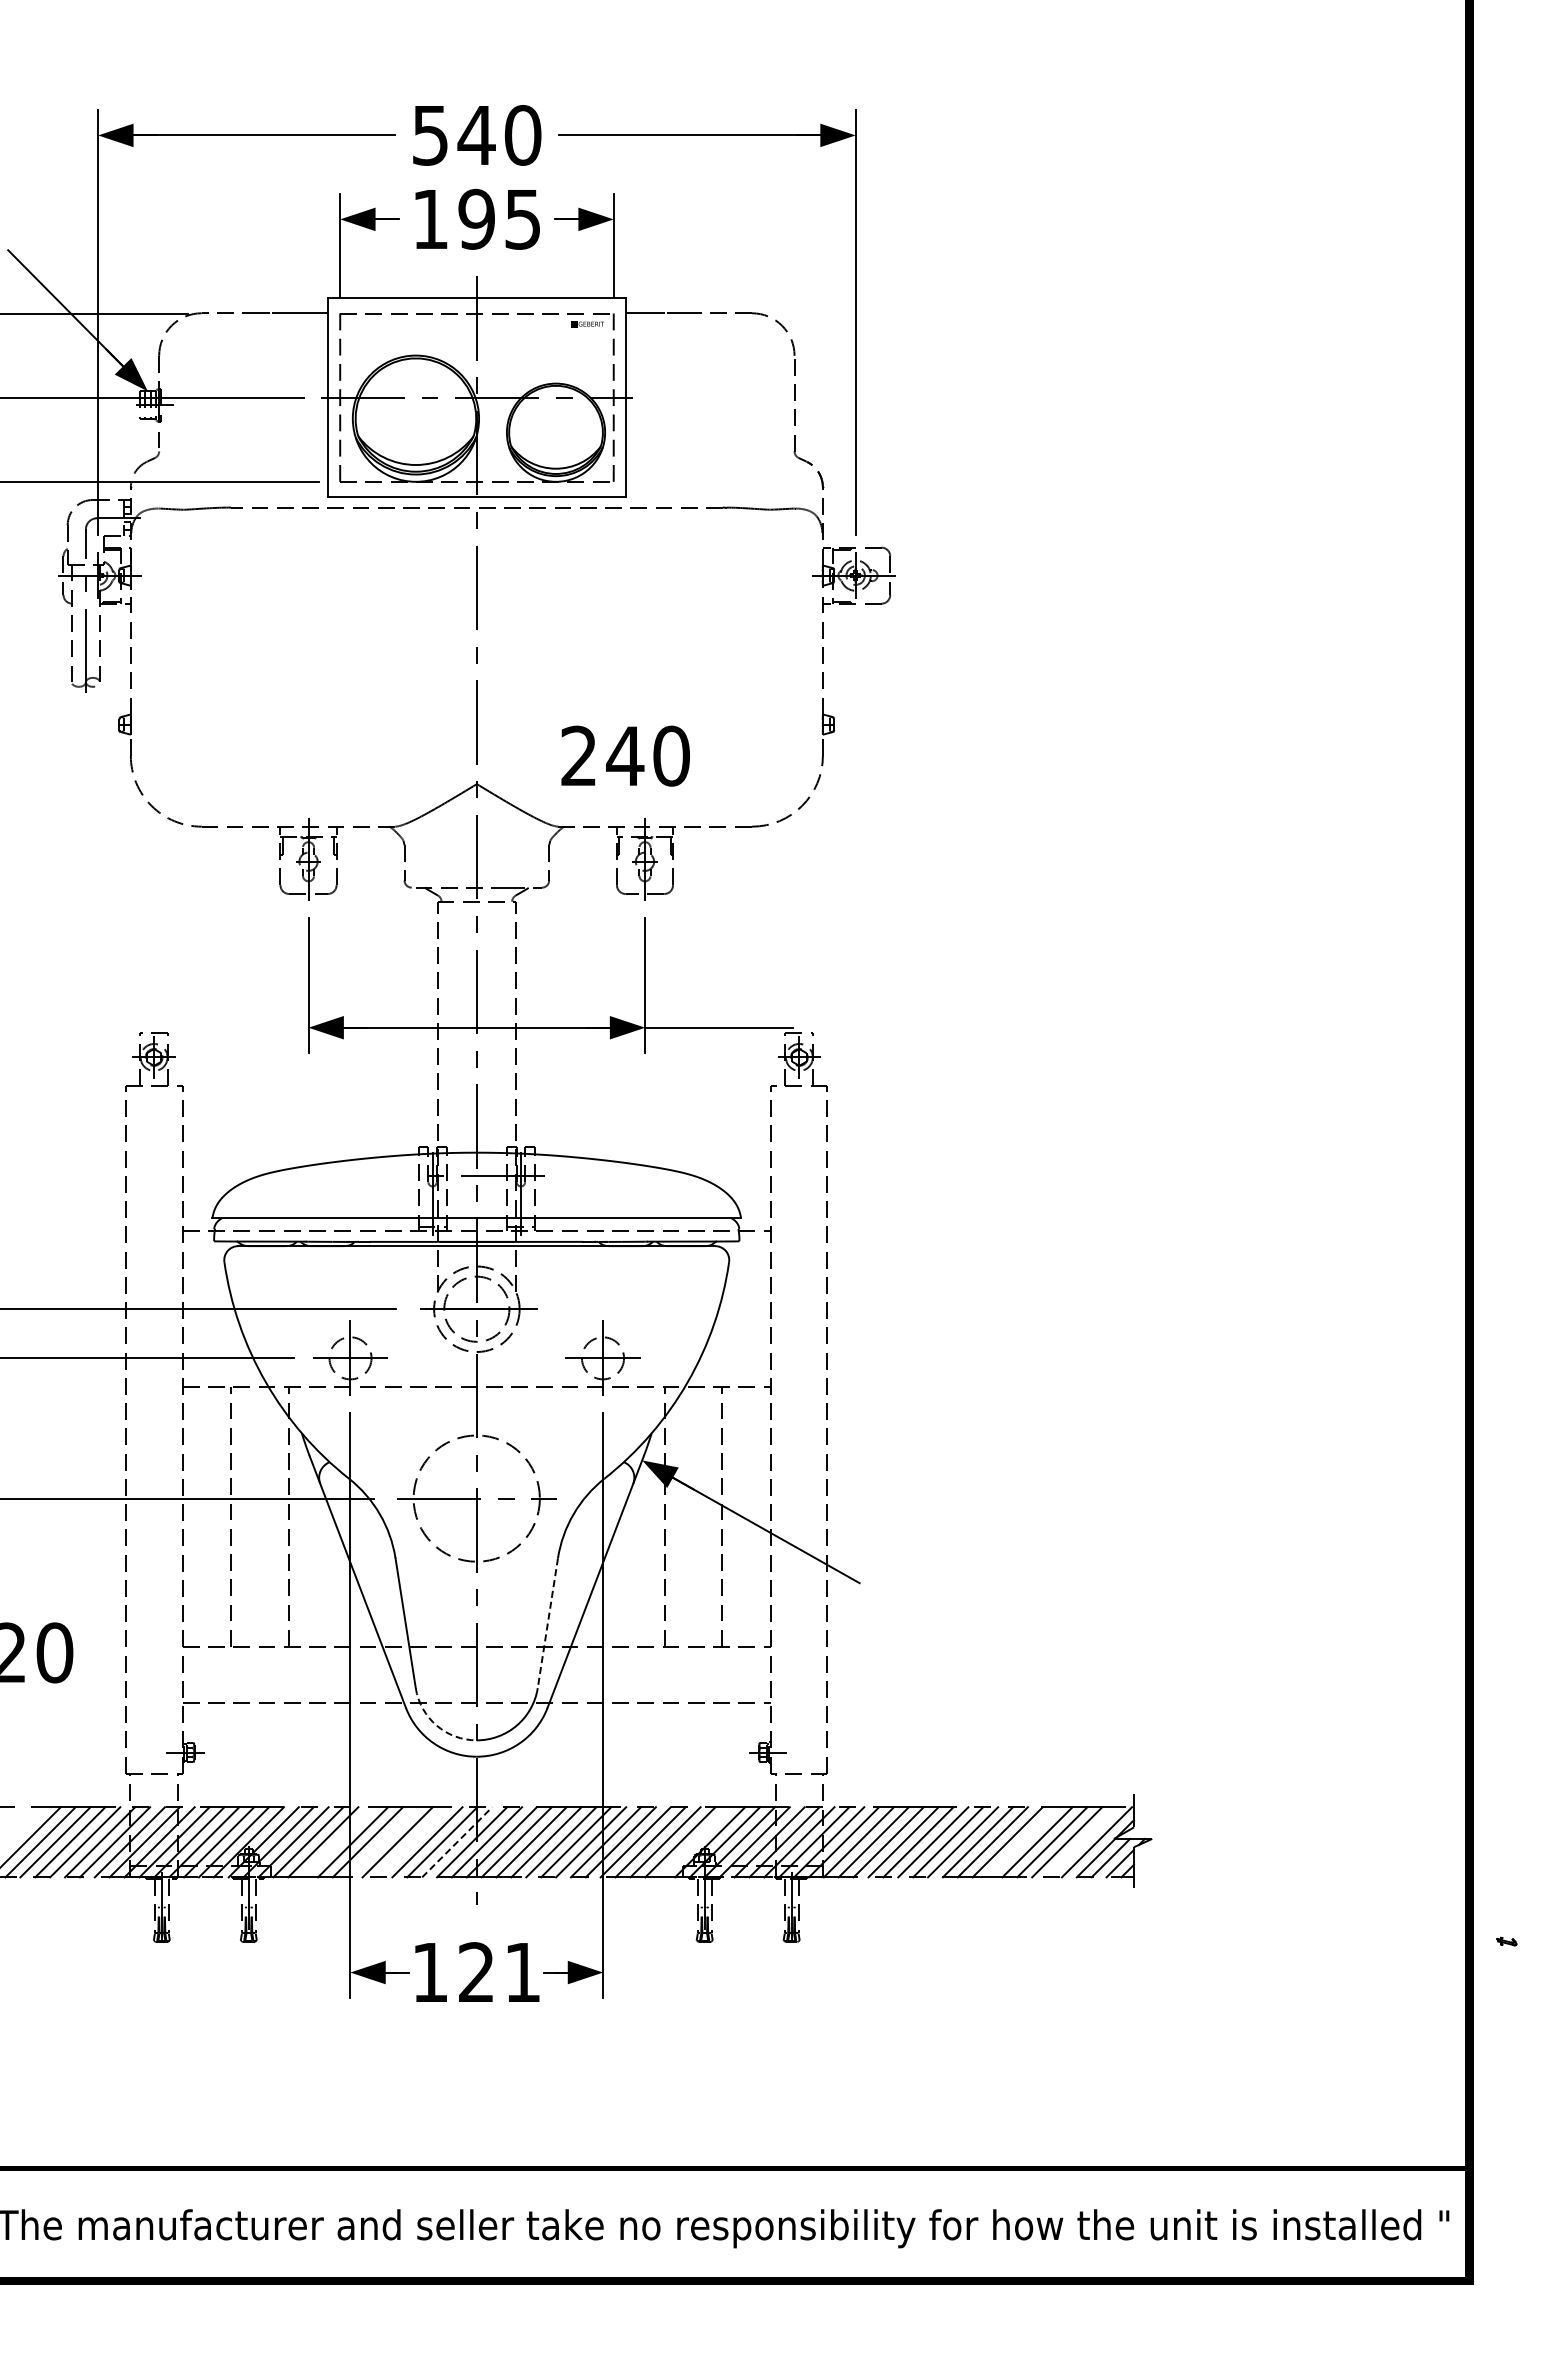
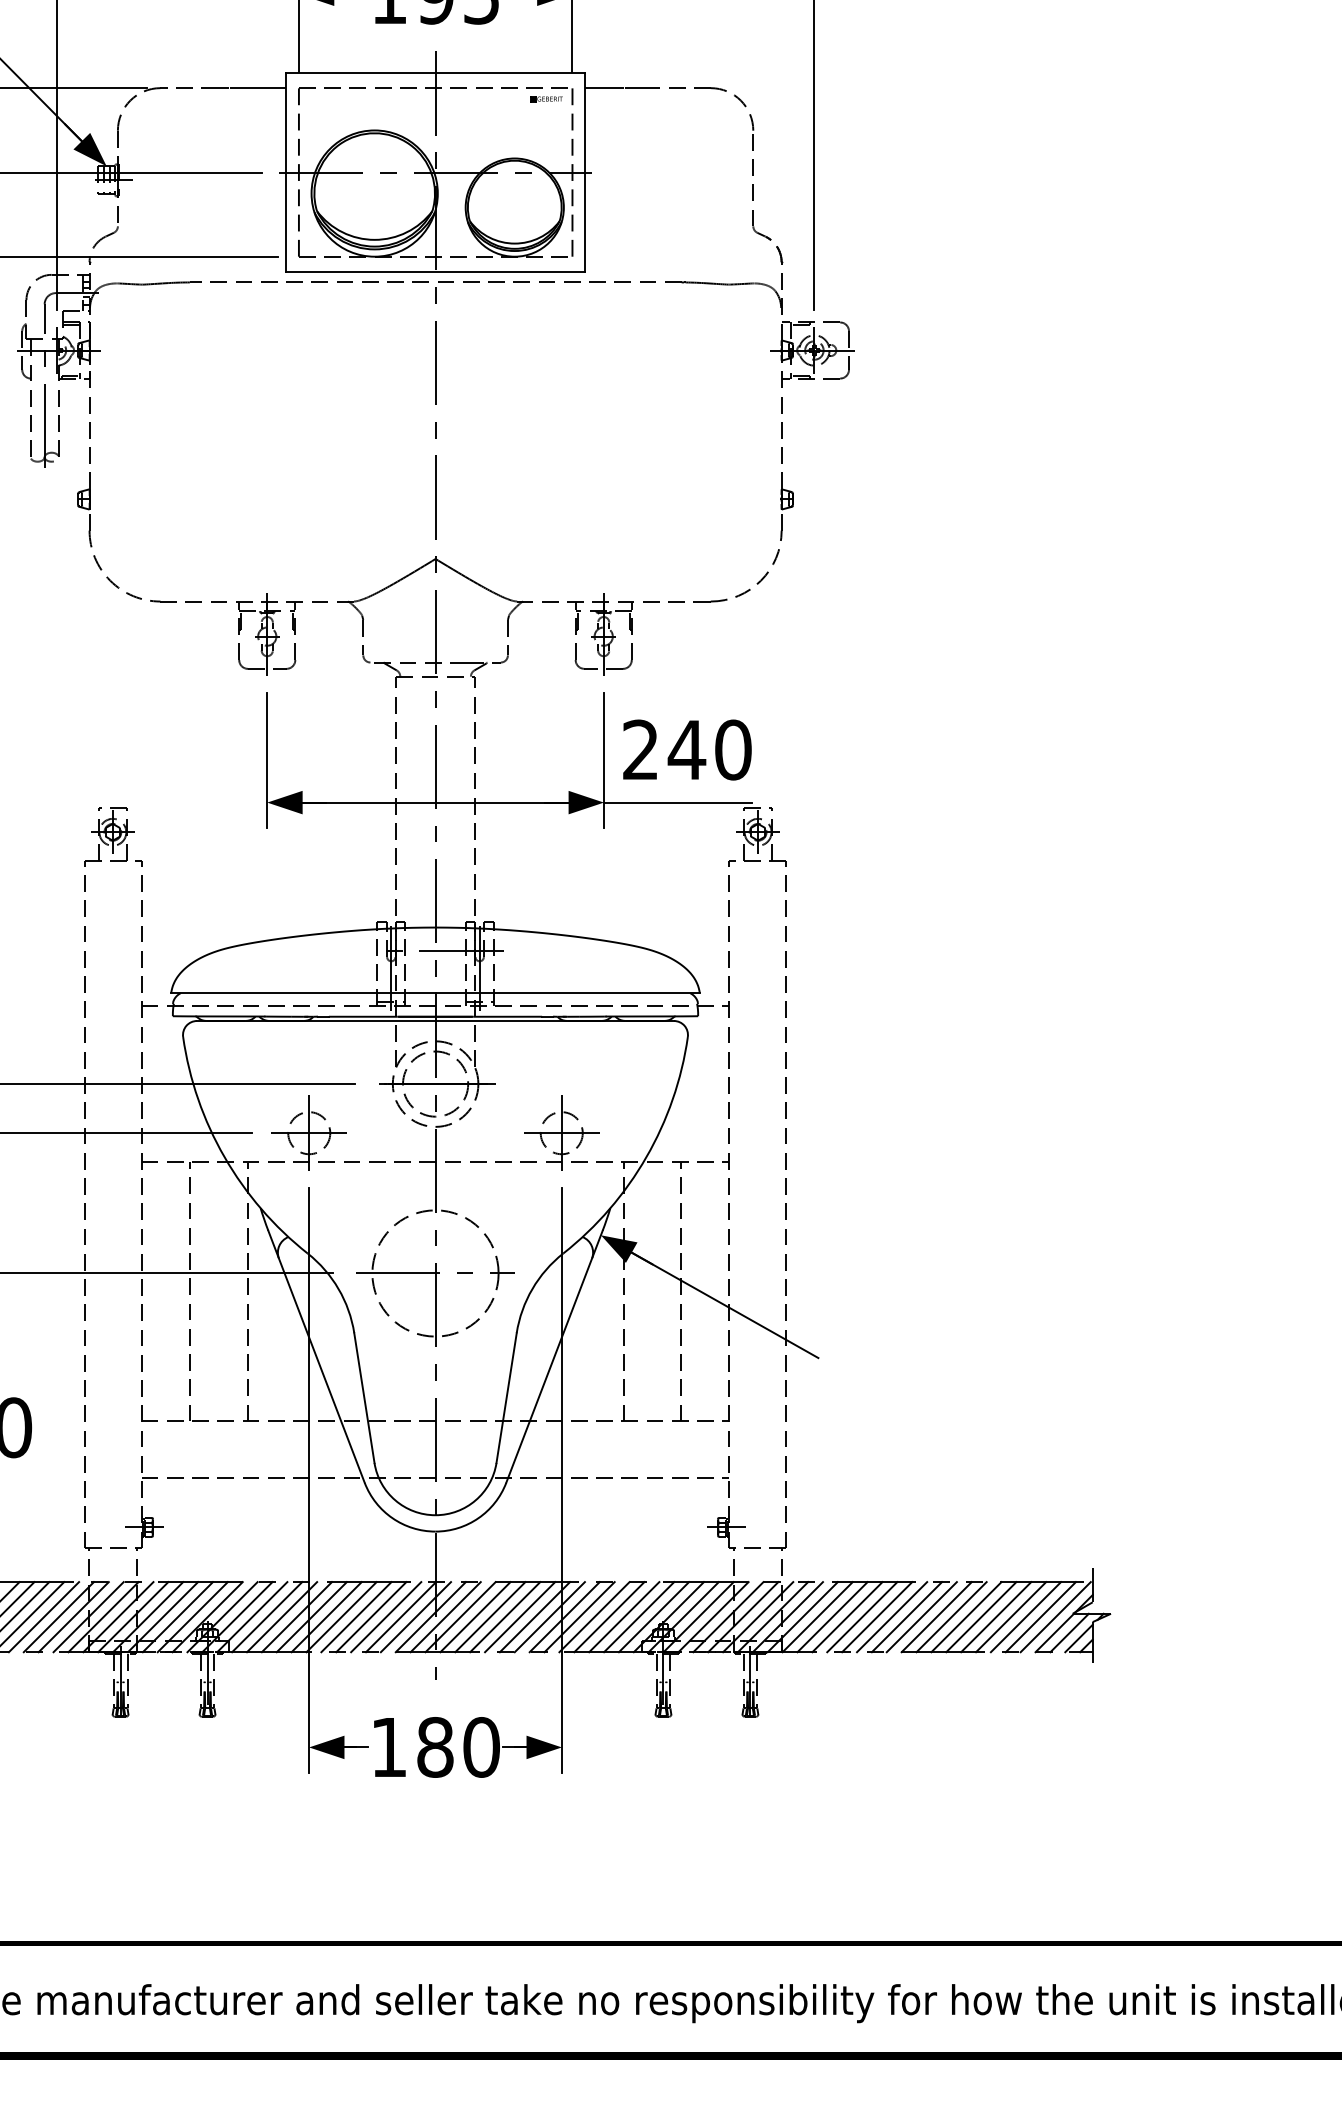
text: (625, 755) -> (687, 749), moved
line: (547, 1623) -> (506, 1398), dashed -> solid
arc: (436, 1725) -> (395, 1500), dashed -> solid
line: (338, 1842) -> (297, 1617), added
line: (382, 1842) -> (341, 1617), added
line: (412, 1842) -> (371, 1617), added
line: (457, 1842) -> (416, 1617), dashed -> solid
line: (695, 1842) -> (654, 1617), added
line: (1022, 1842) -> (981, 1617), added
line: (1082, 1842) -> (1041, 1617), added
text: (499, 1972) -> (458, 1747), 121 -> 180

